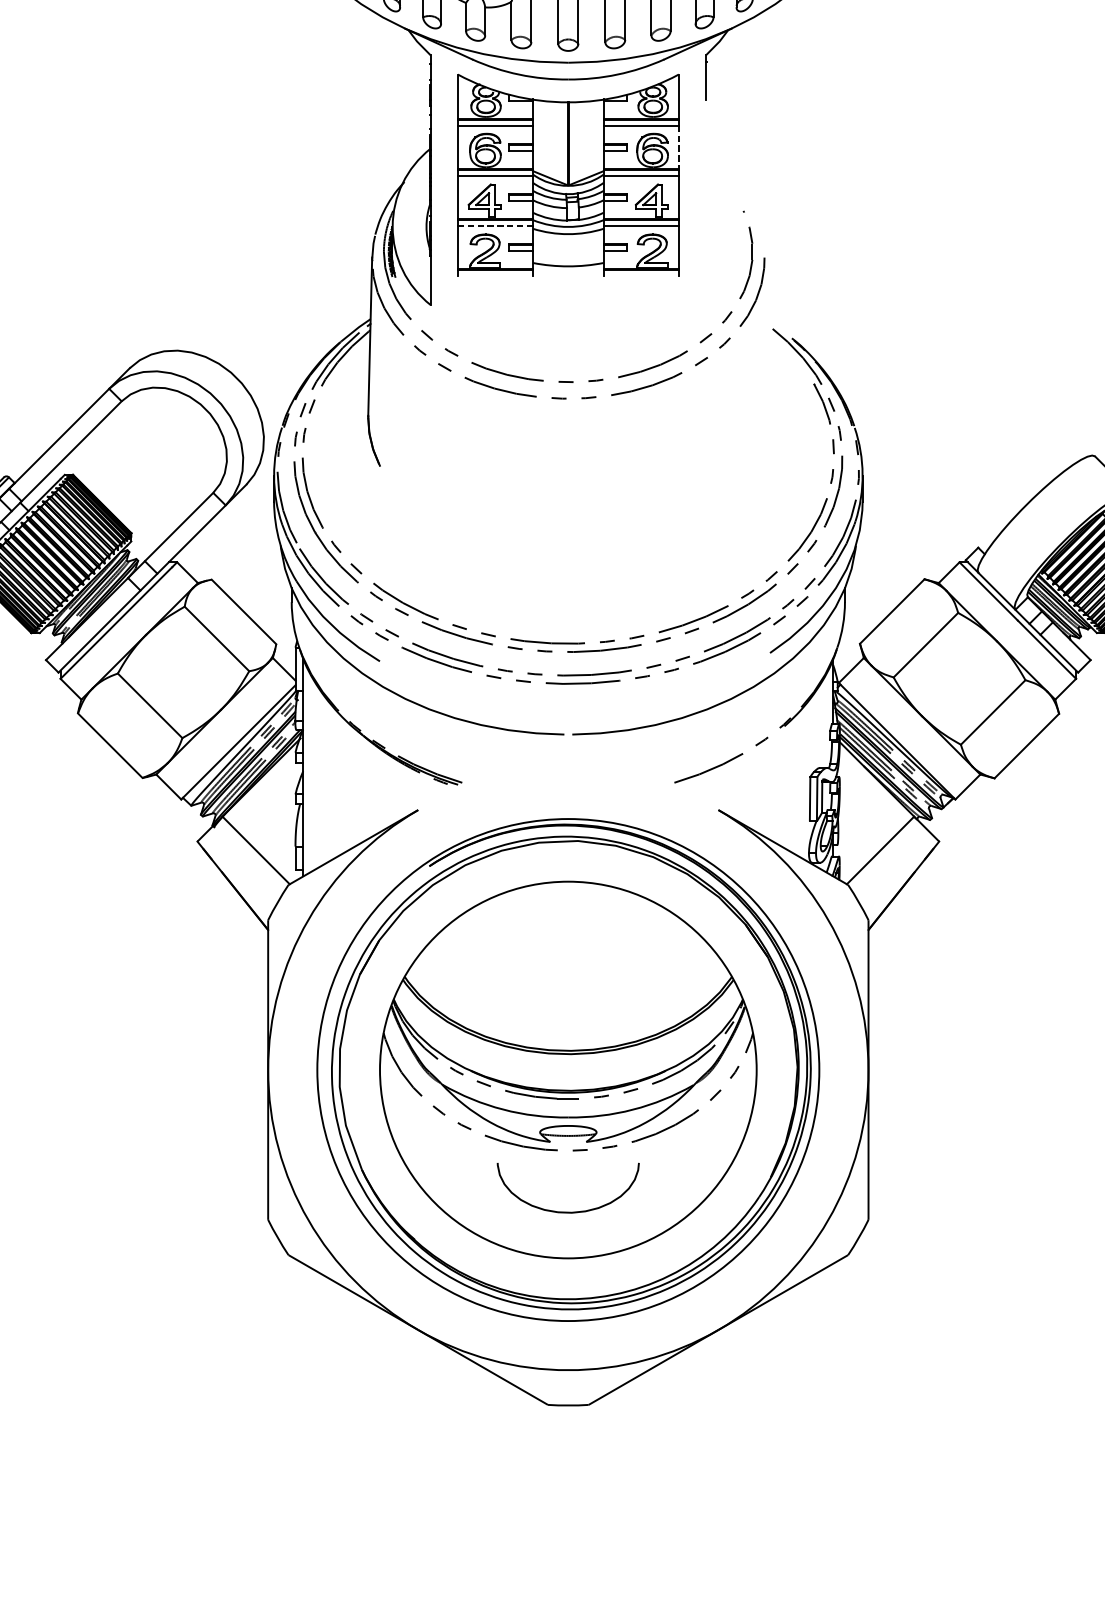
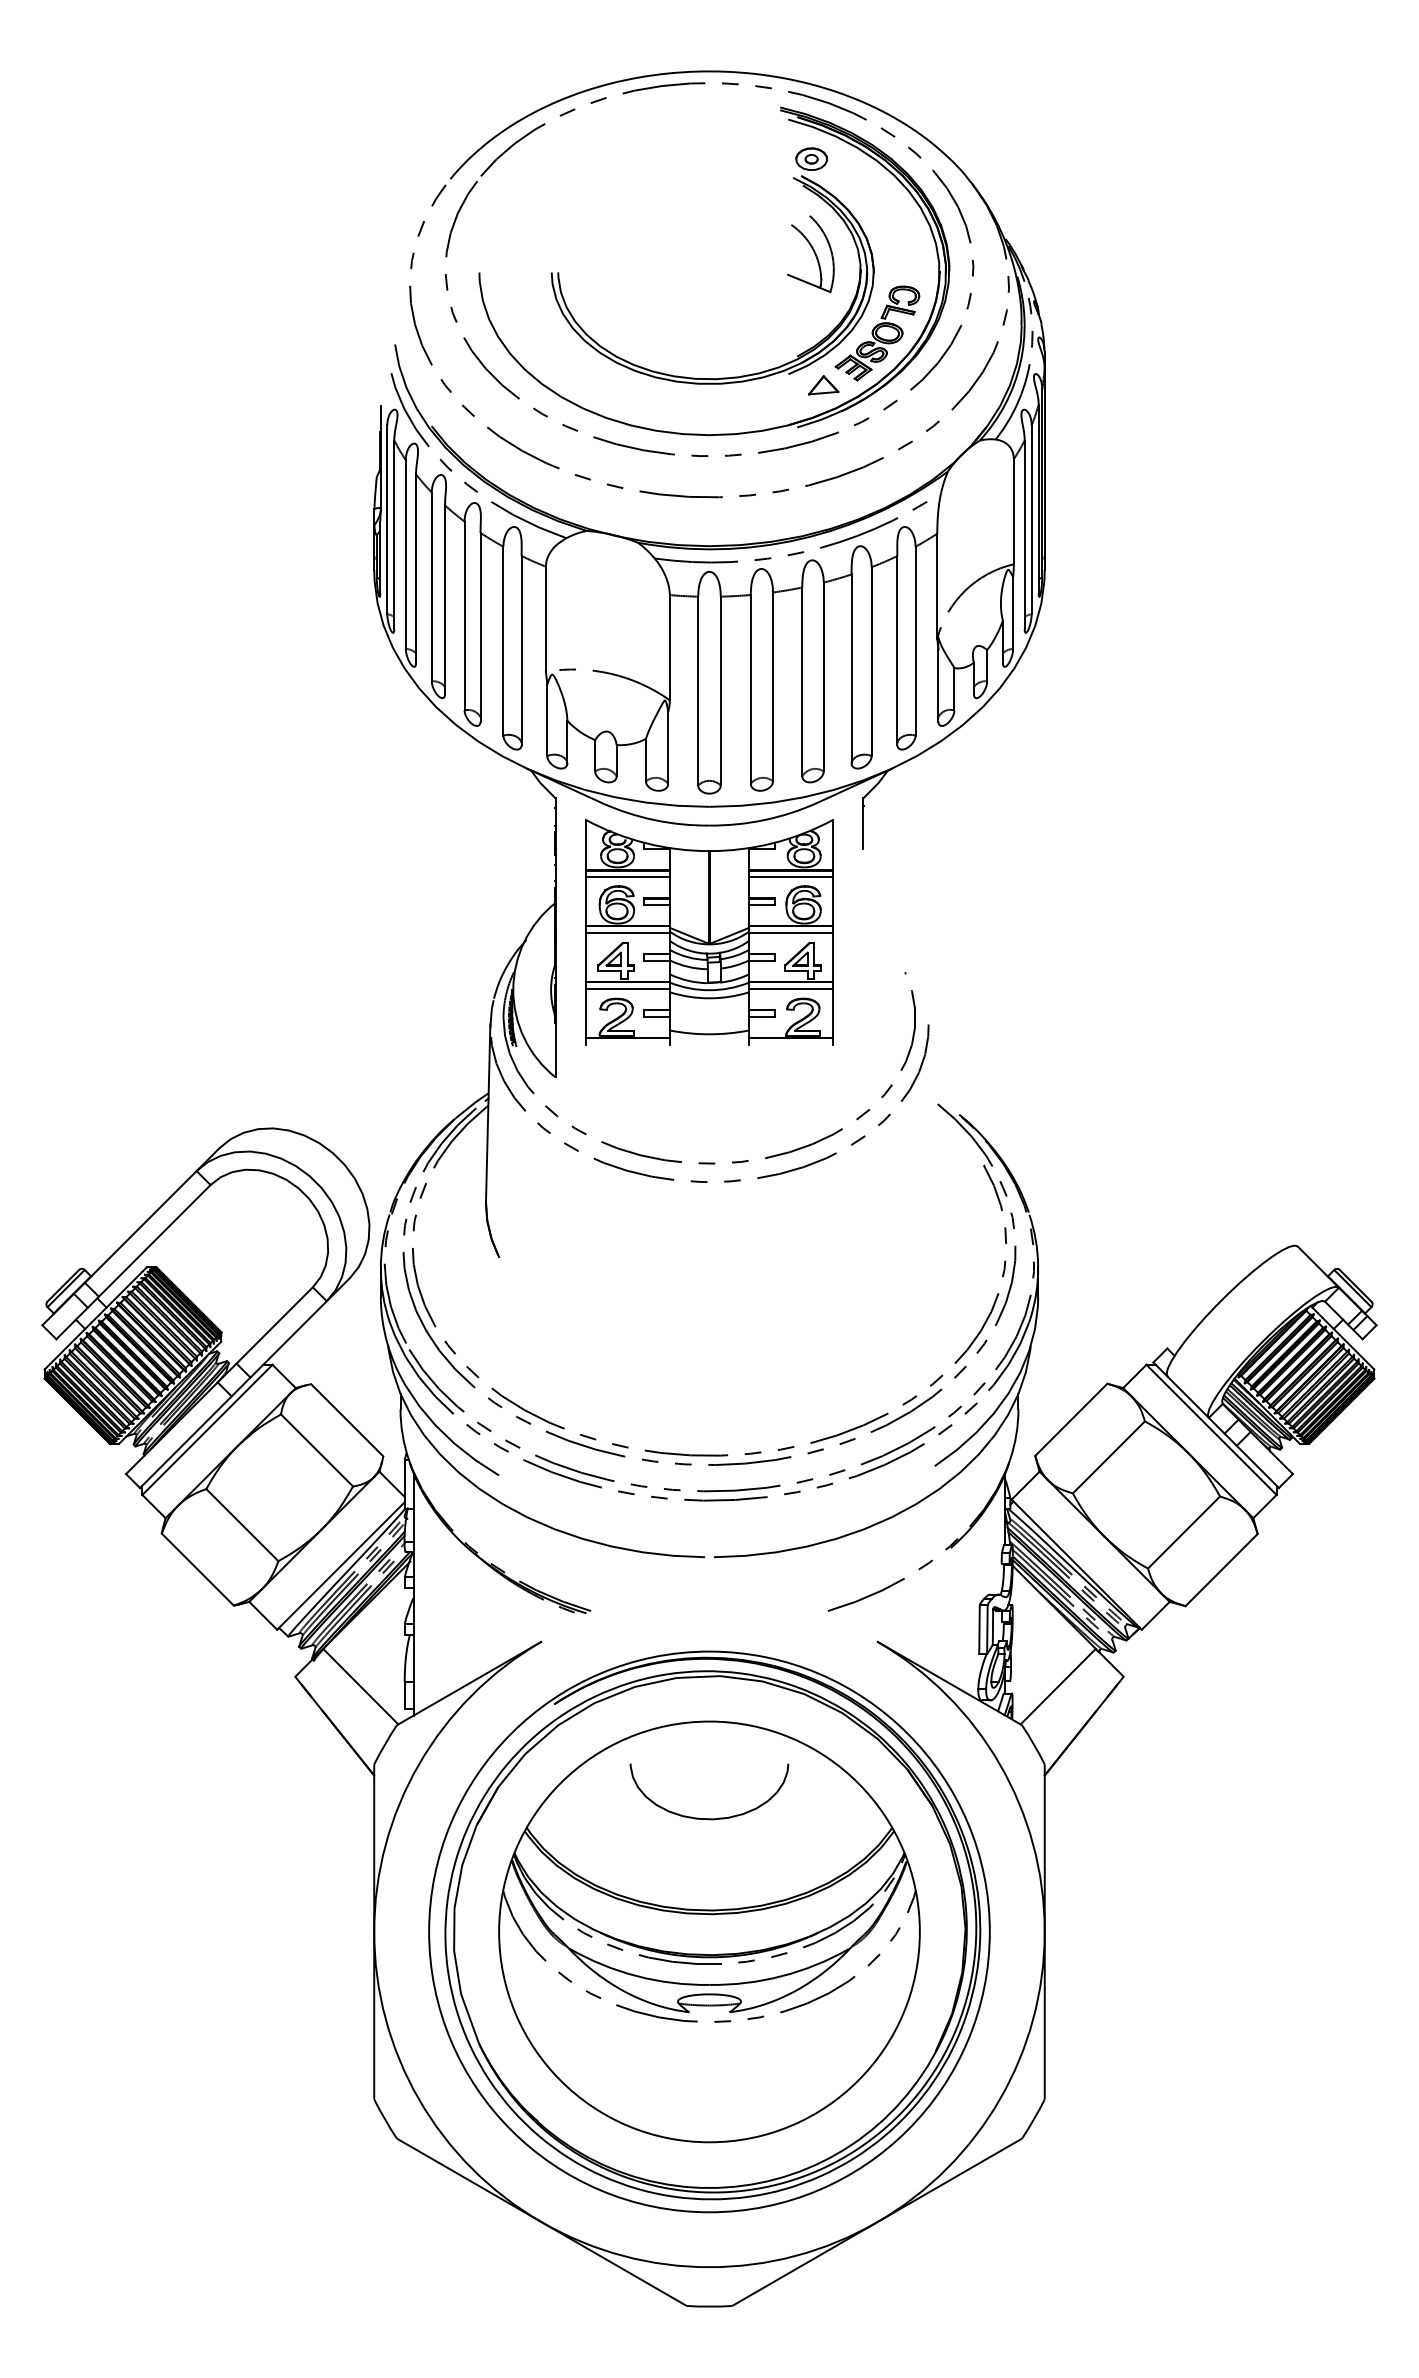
line: (678, 148) -> (832, 902), dashed -> solid
line: (495, 225) -> (628, 988), dashed -> solid
part: (568, 1212) -> (709, 1818), moved

